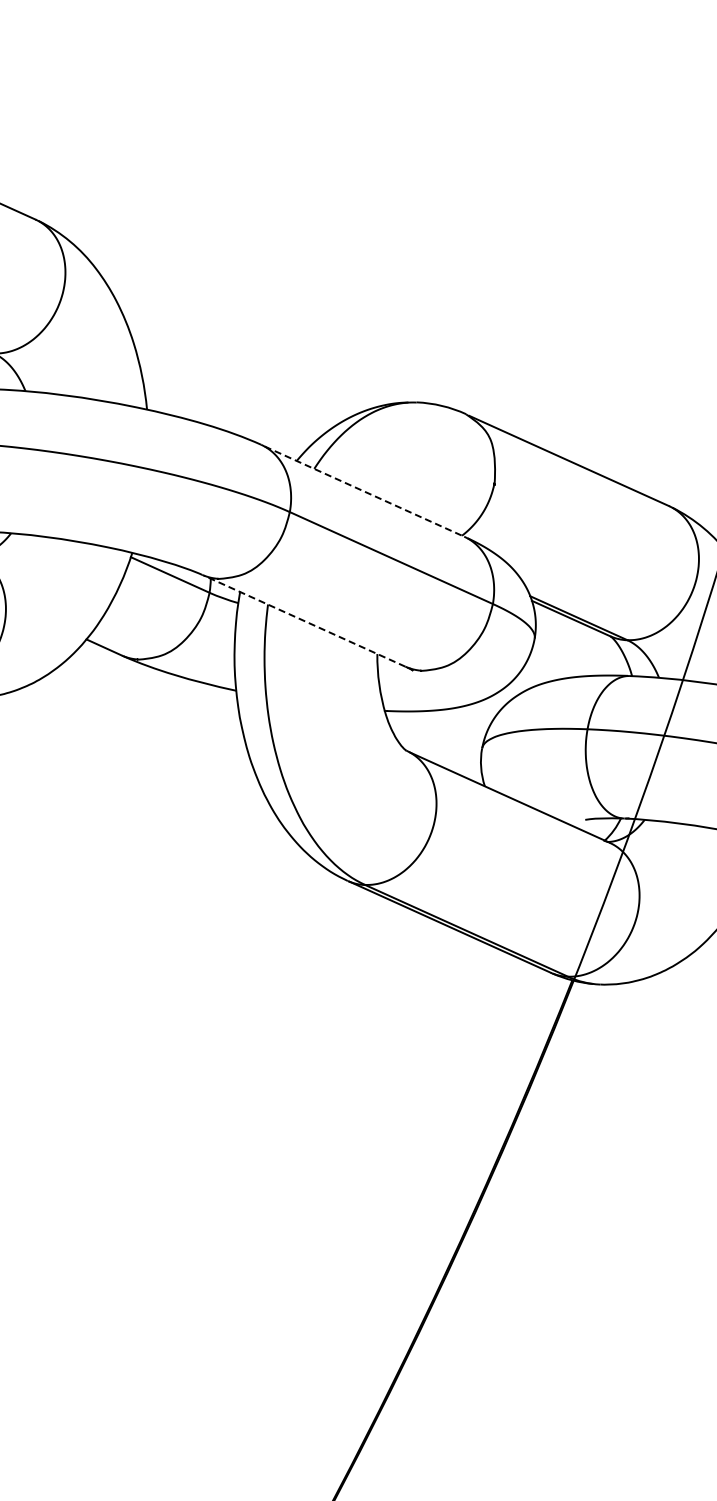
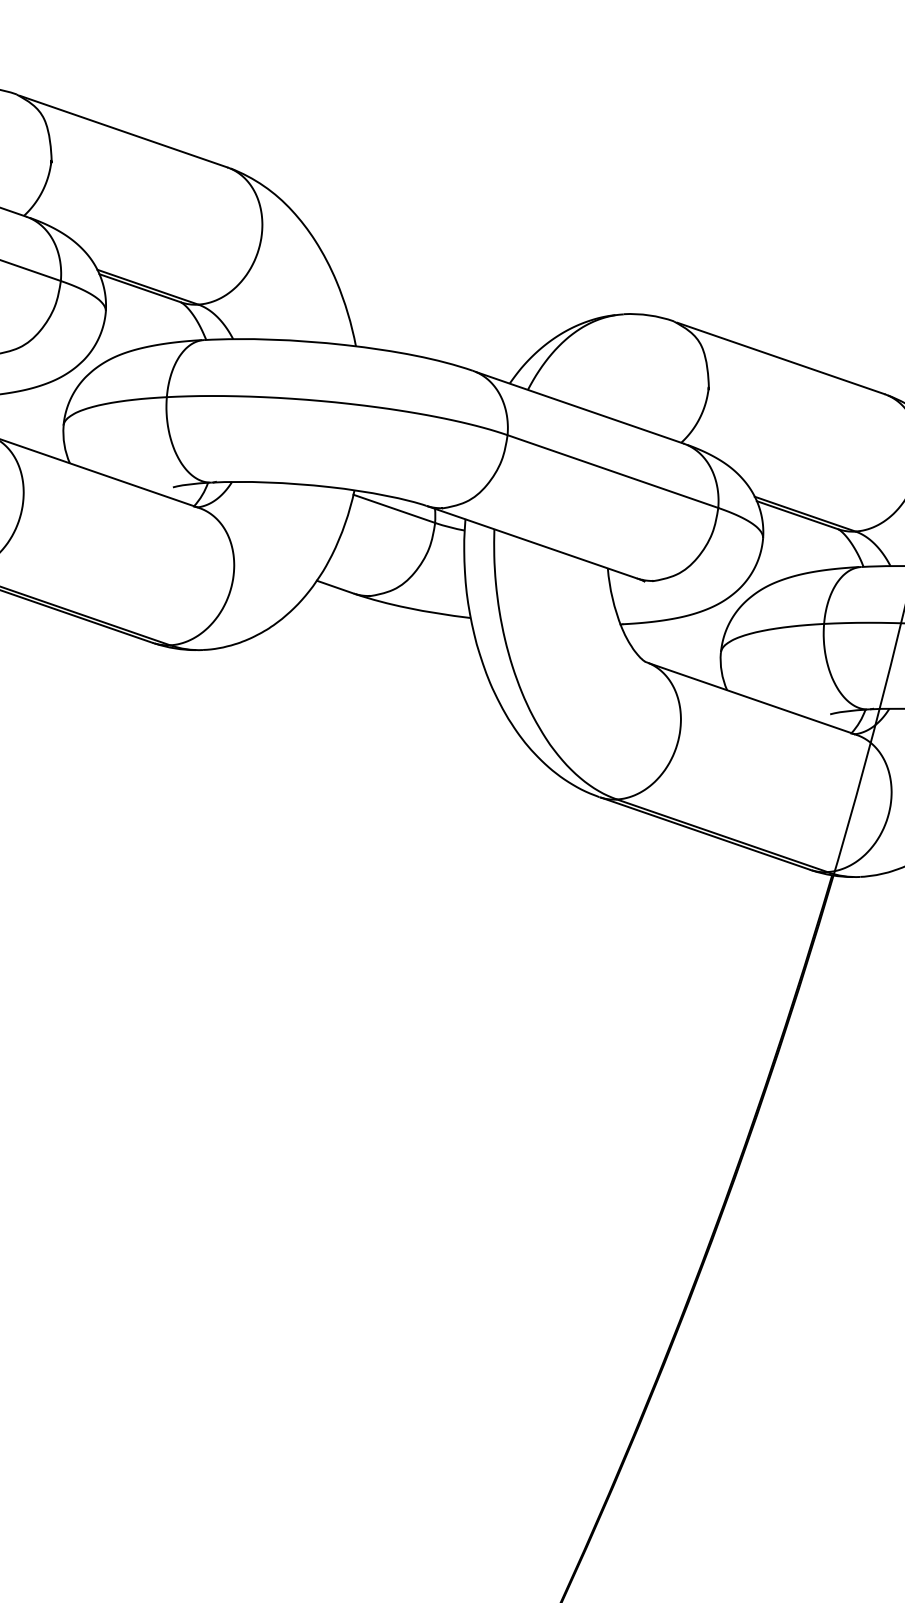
line: (364, 492) -> (580, 408), dashed -> solid
line: (304, 621) -> (532, 542), dashed -> solid

